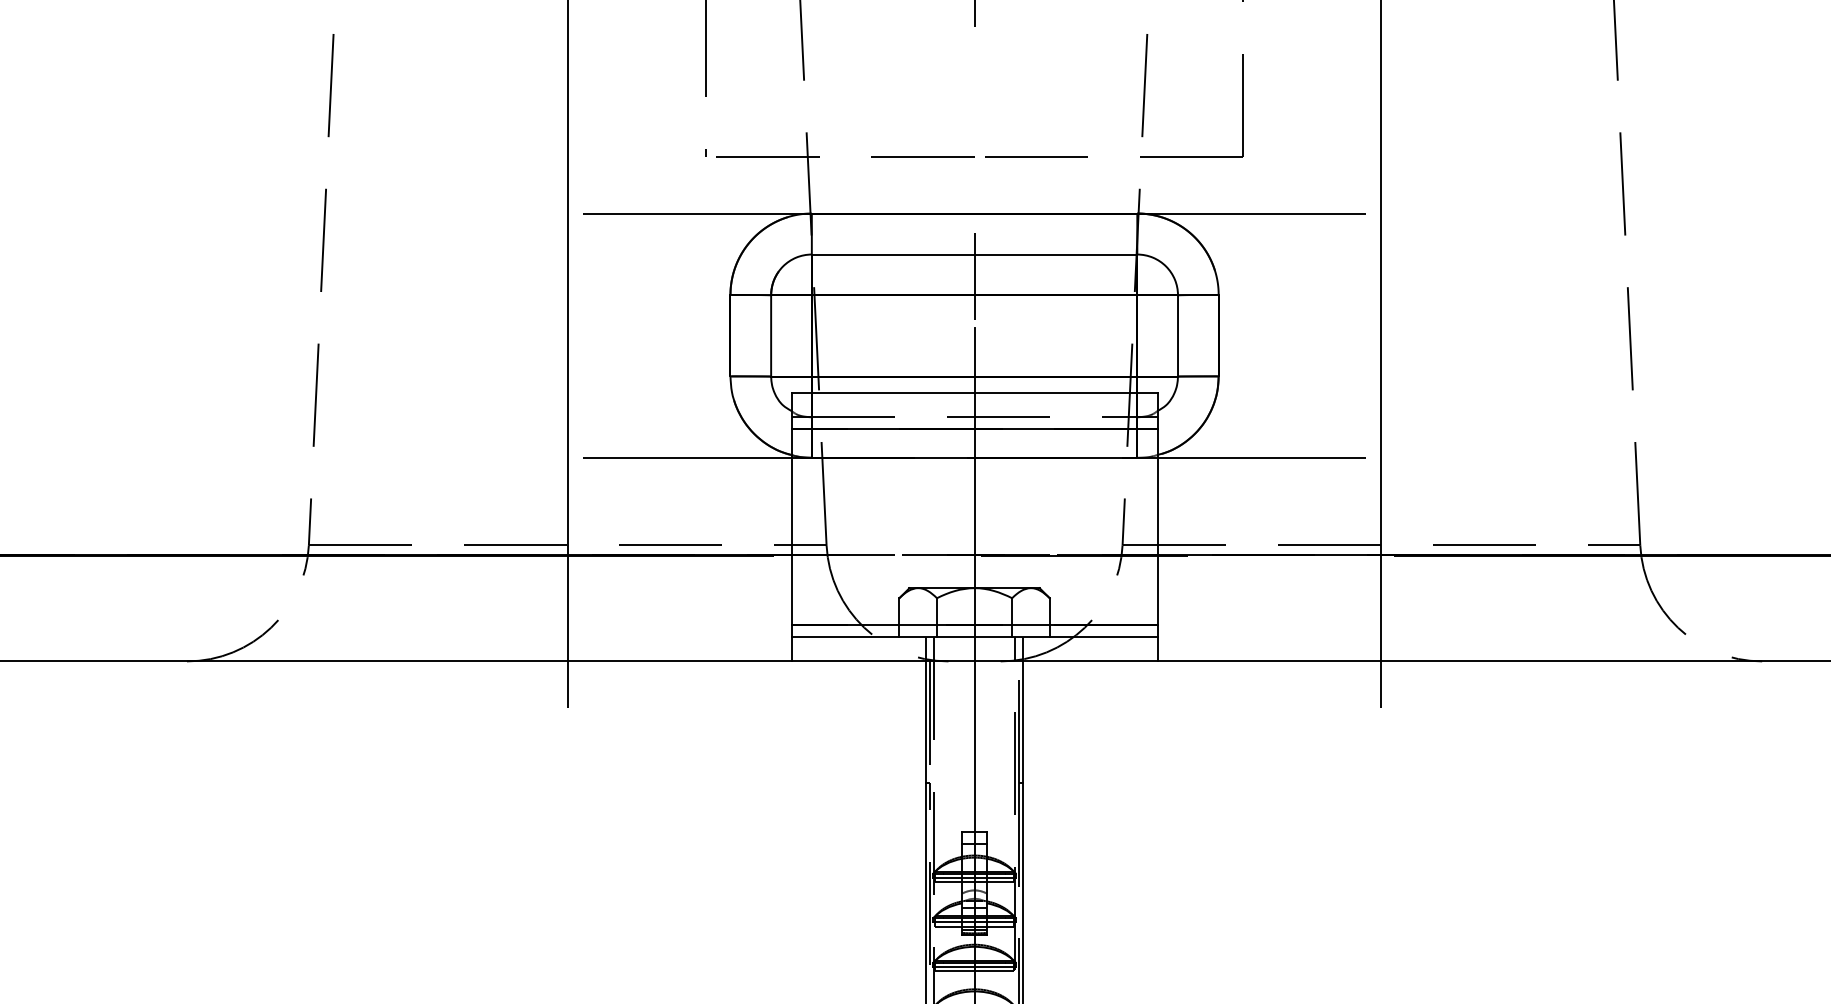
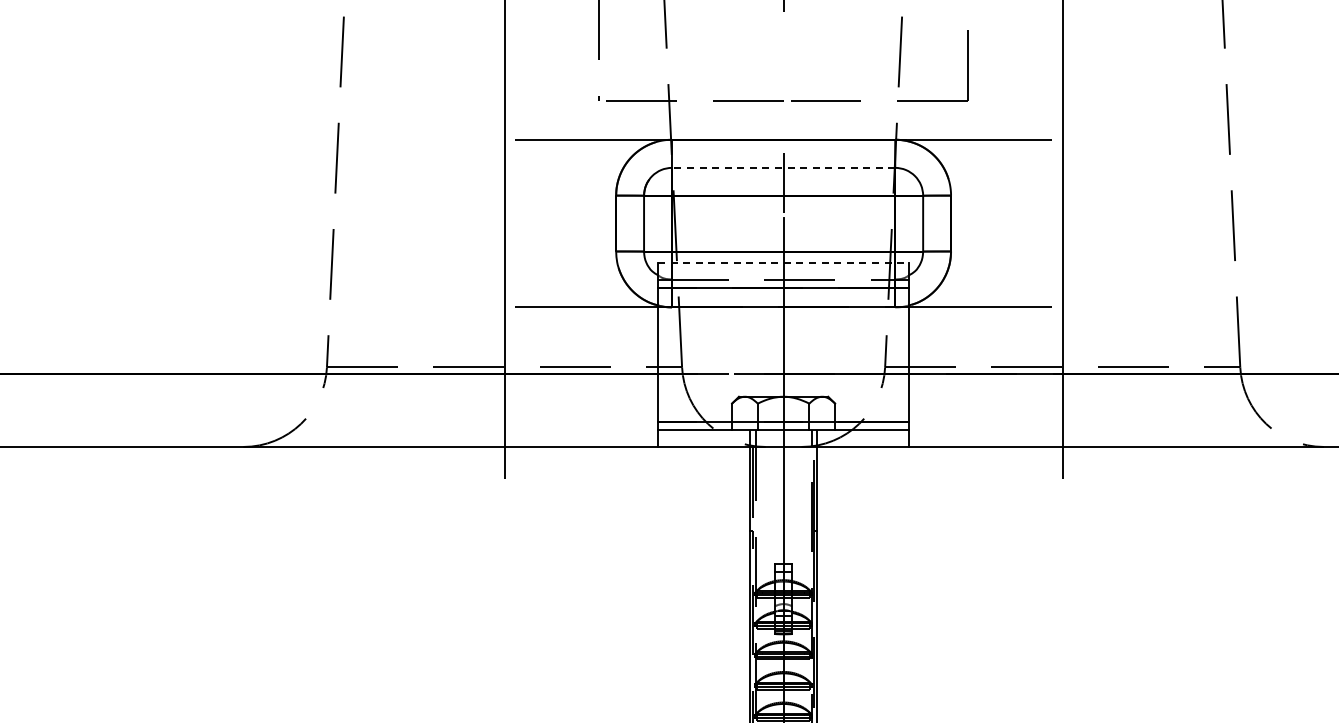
line: (974, 253) -> (783, 167), solid -> dashed
line: (974, 392) -> (783, 262), solid -> dashed

